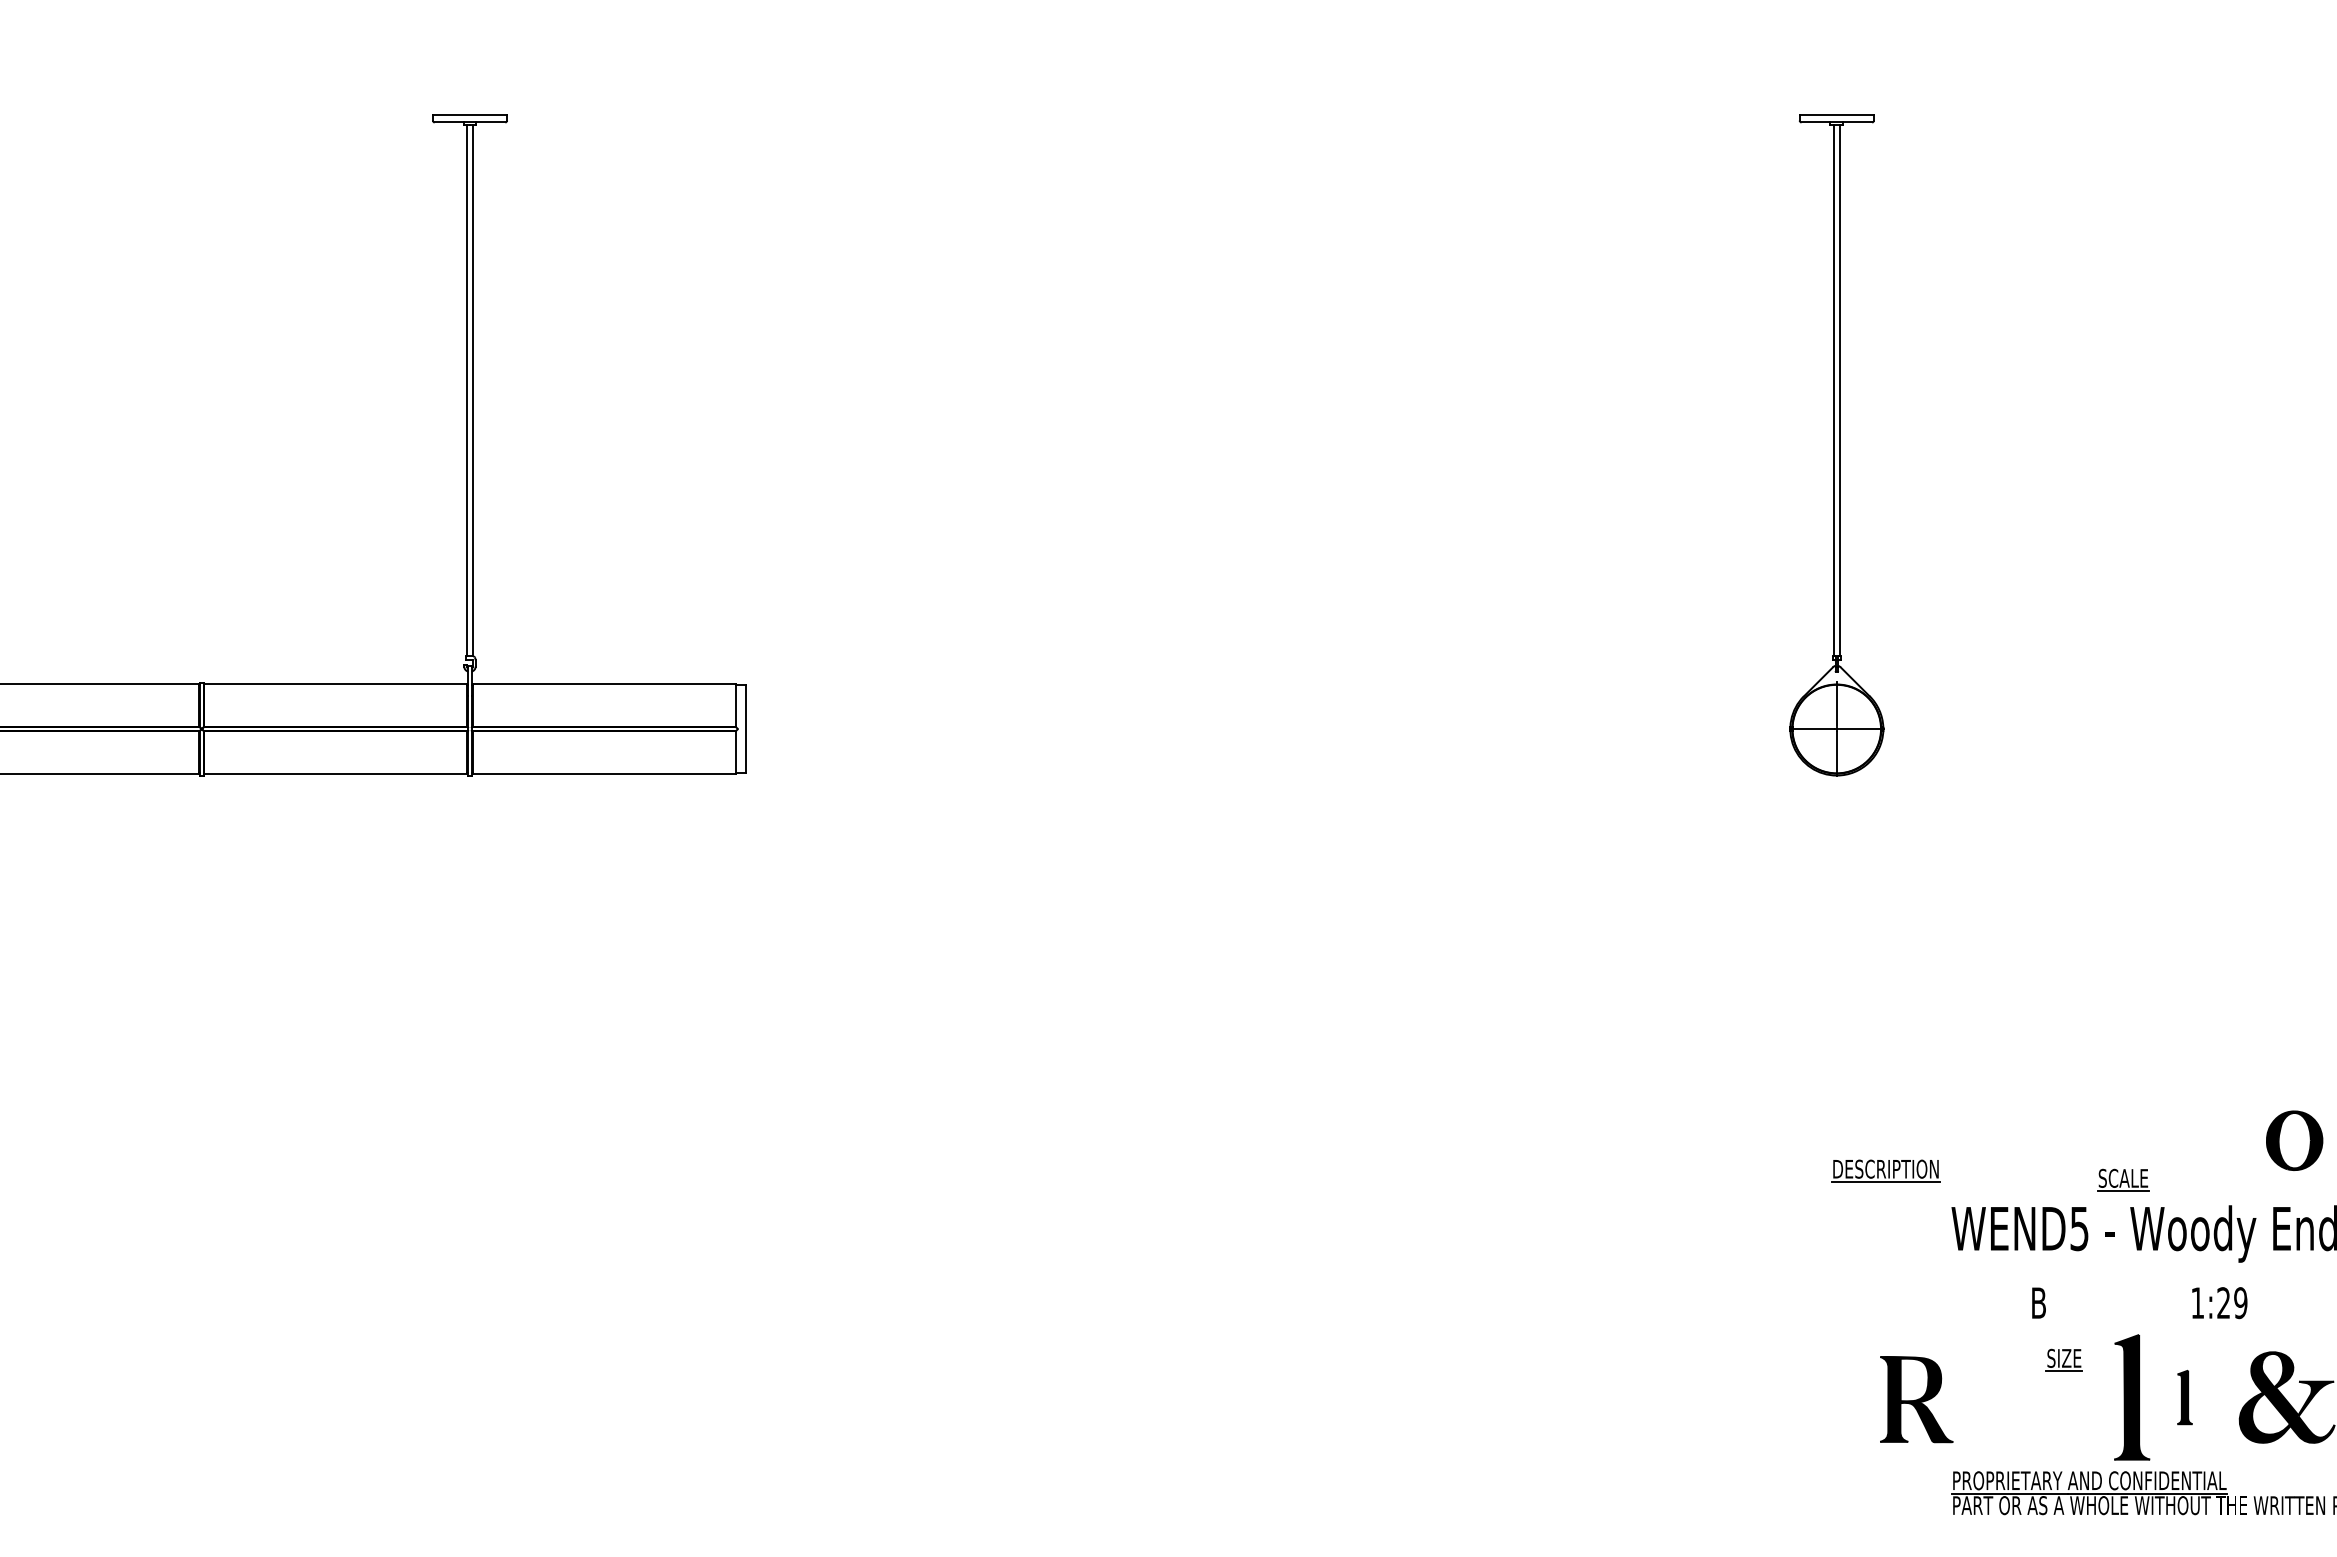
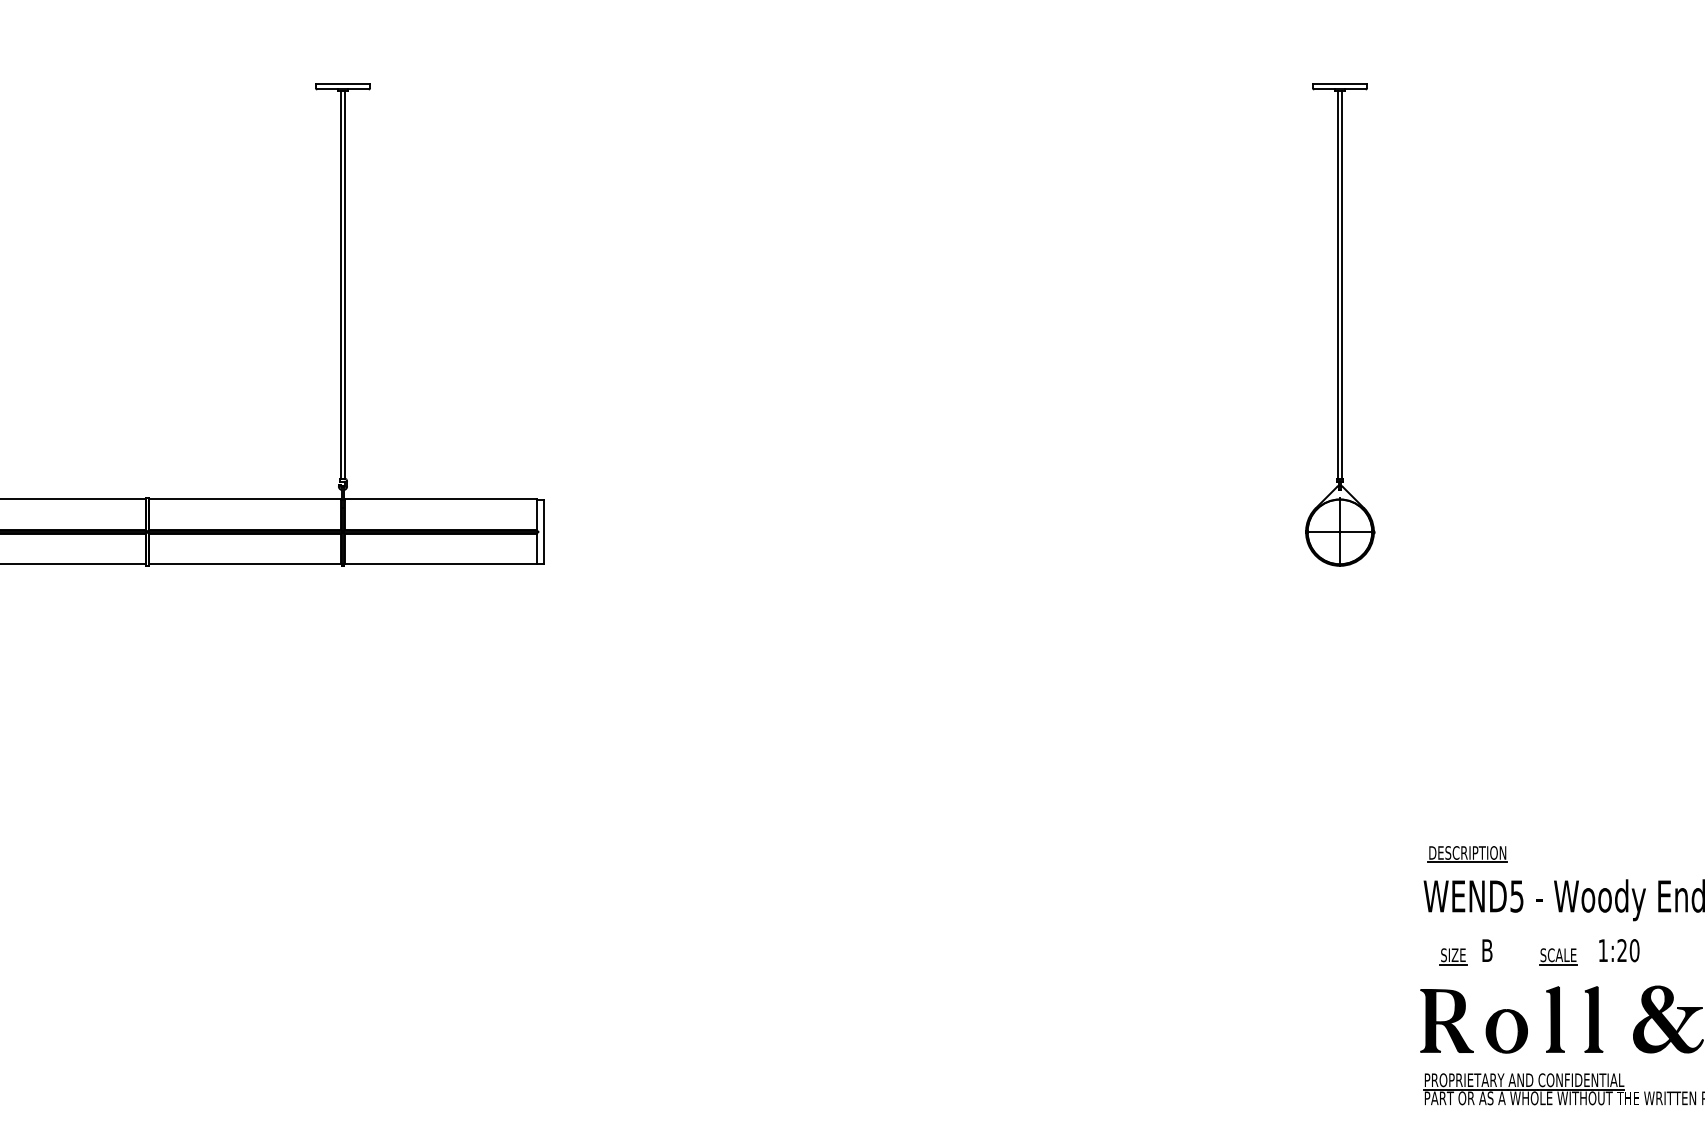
part: (2294, 1140) -> (1506, 1031), moved
part: (1885, 1170) -> (1467, 853), moved
part: (2123, 1179) -> (1558, 956), moved
text: (2240, 1303) -> (1634, 950), 1:29 -> 1:20
part: (2063, 1359) -> (1452, 956), moved
part: (2132, 1397) -> (1555, 1019), size x0.71
part: (2184, 1397) -> (1593, 1019), size x1.67
part: (1916, 1399) -> (1446, 1020), moved

